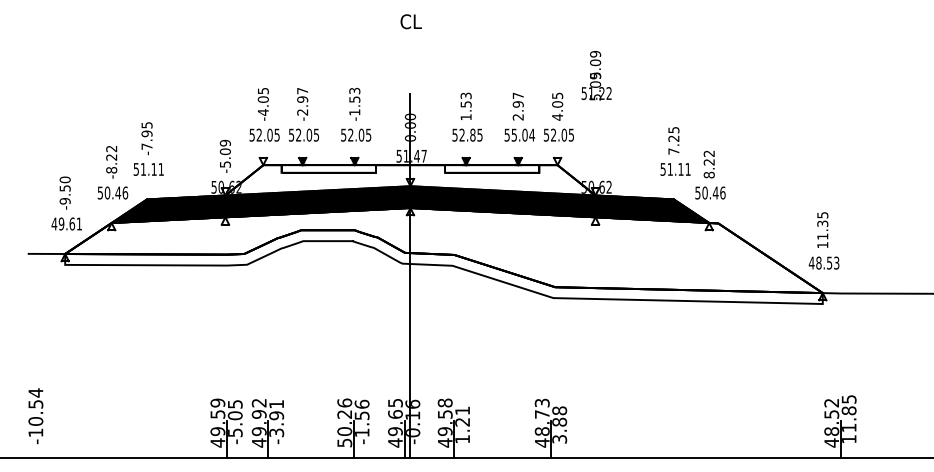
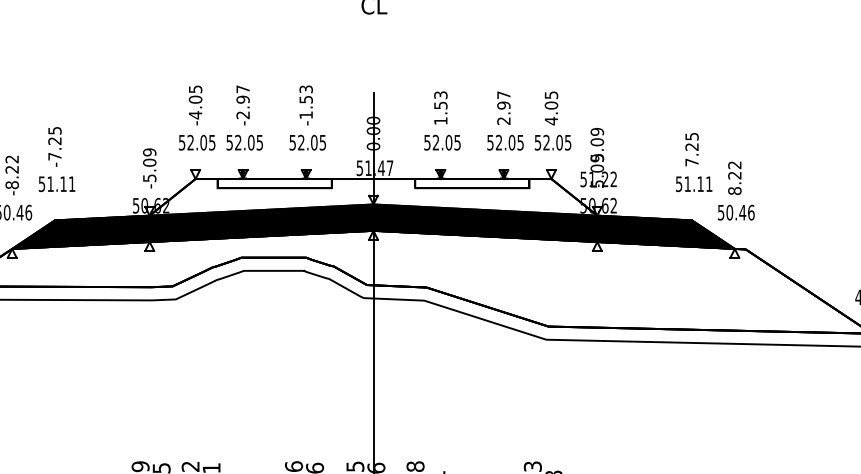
text: (596, 75) -> (598, 157), moved
text: (146, 133) -> (54, 140), -7.95 -> -7.25
text: (523, 134) -> (510, 141), 55.04 -> 52.05
text: (472, 135) -> (448, 143), 52.85 -> 52.05

